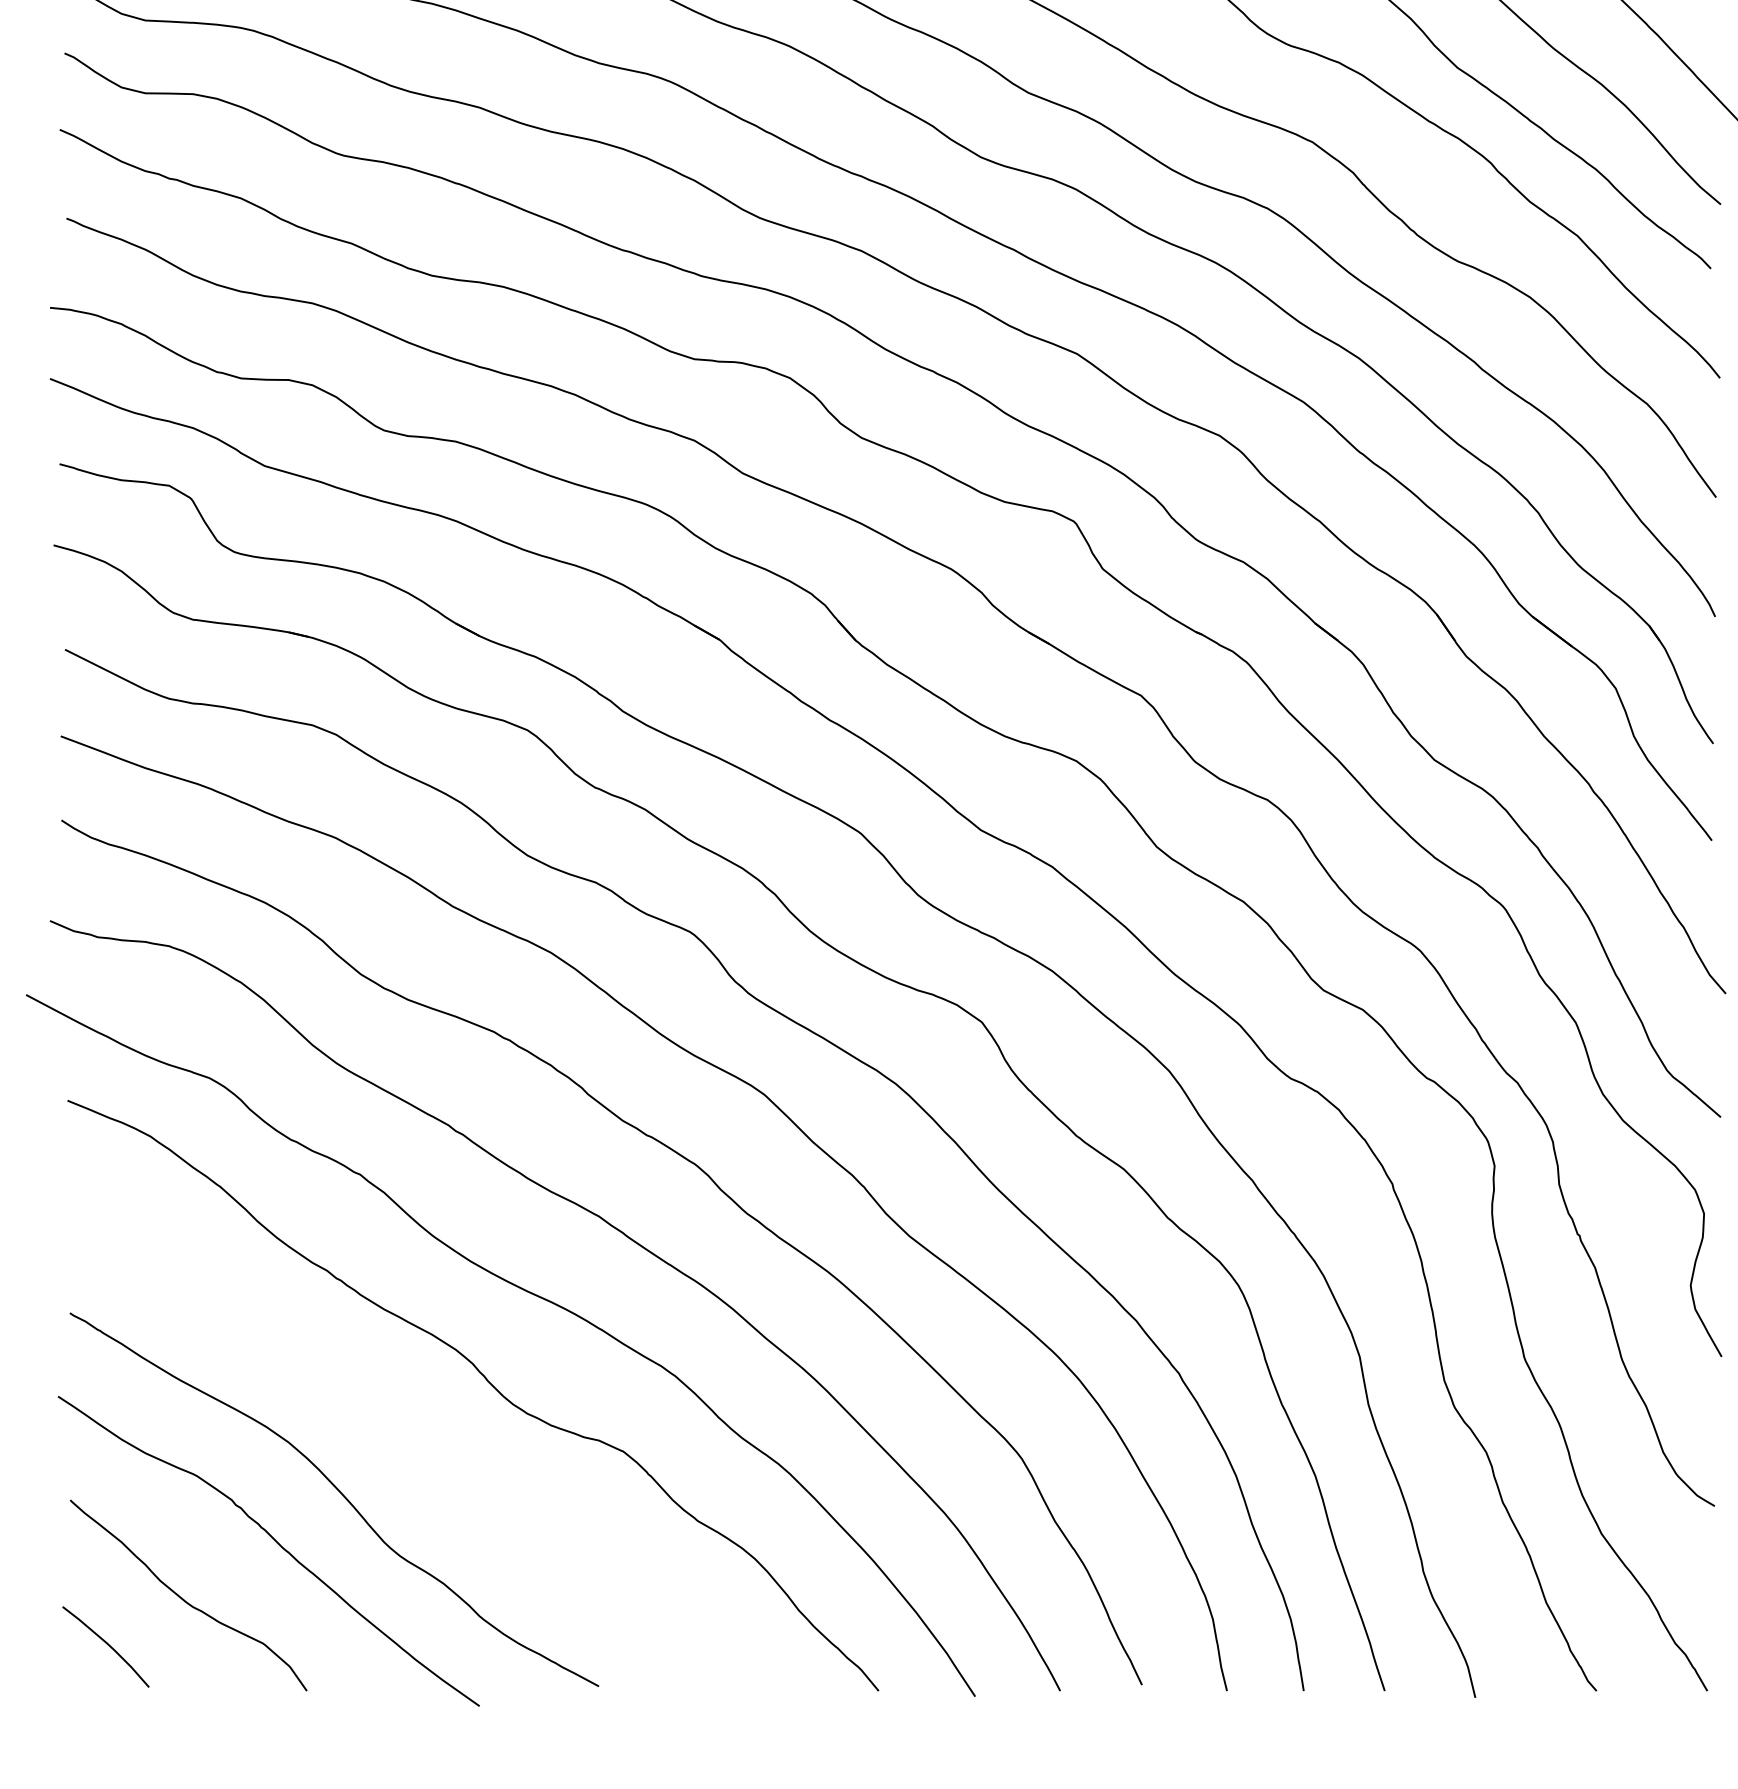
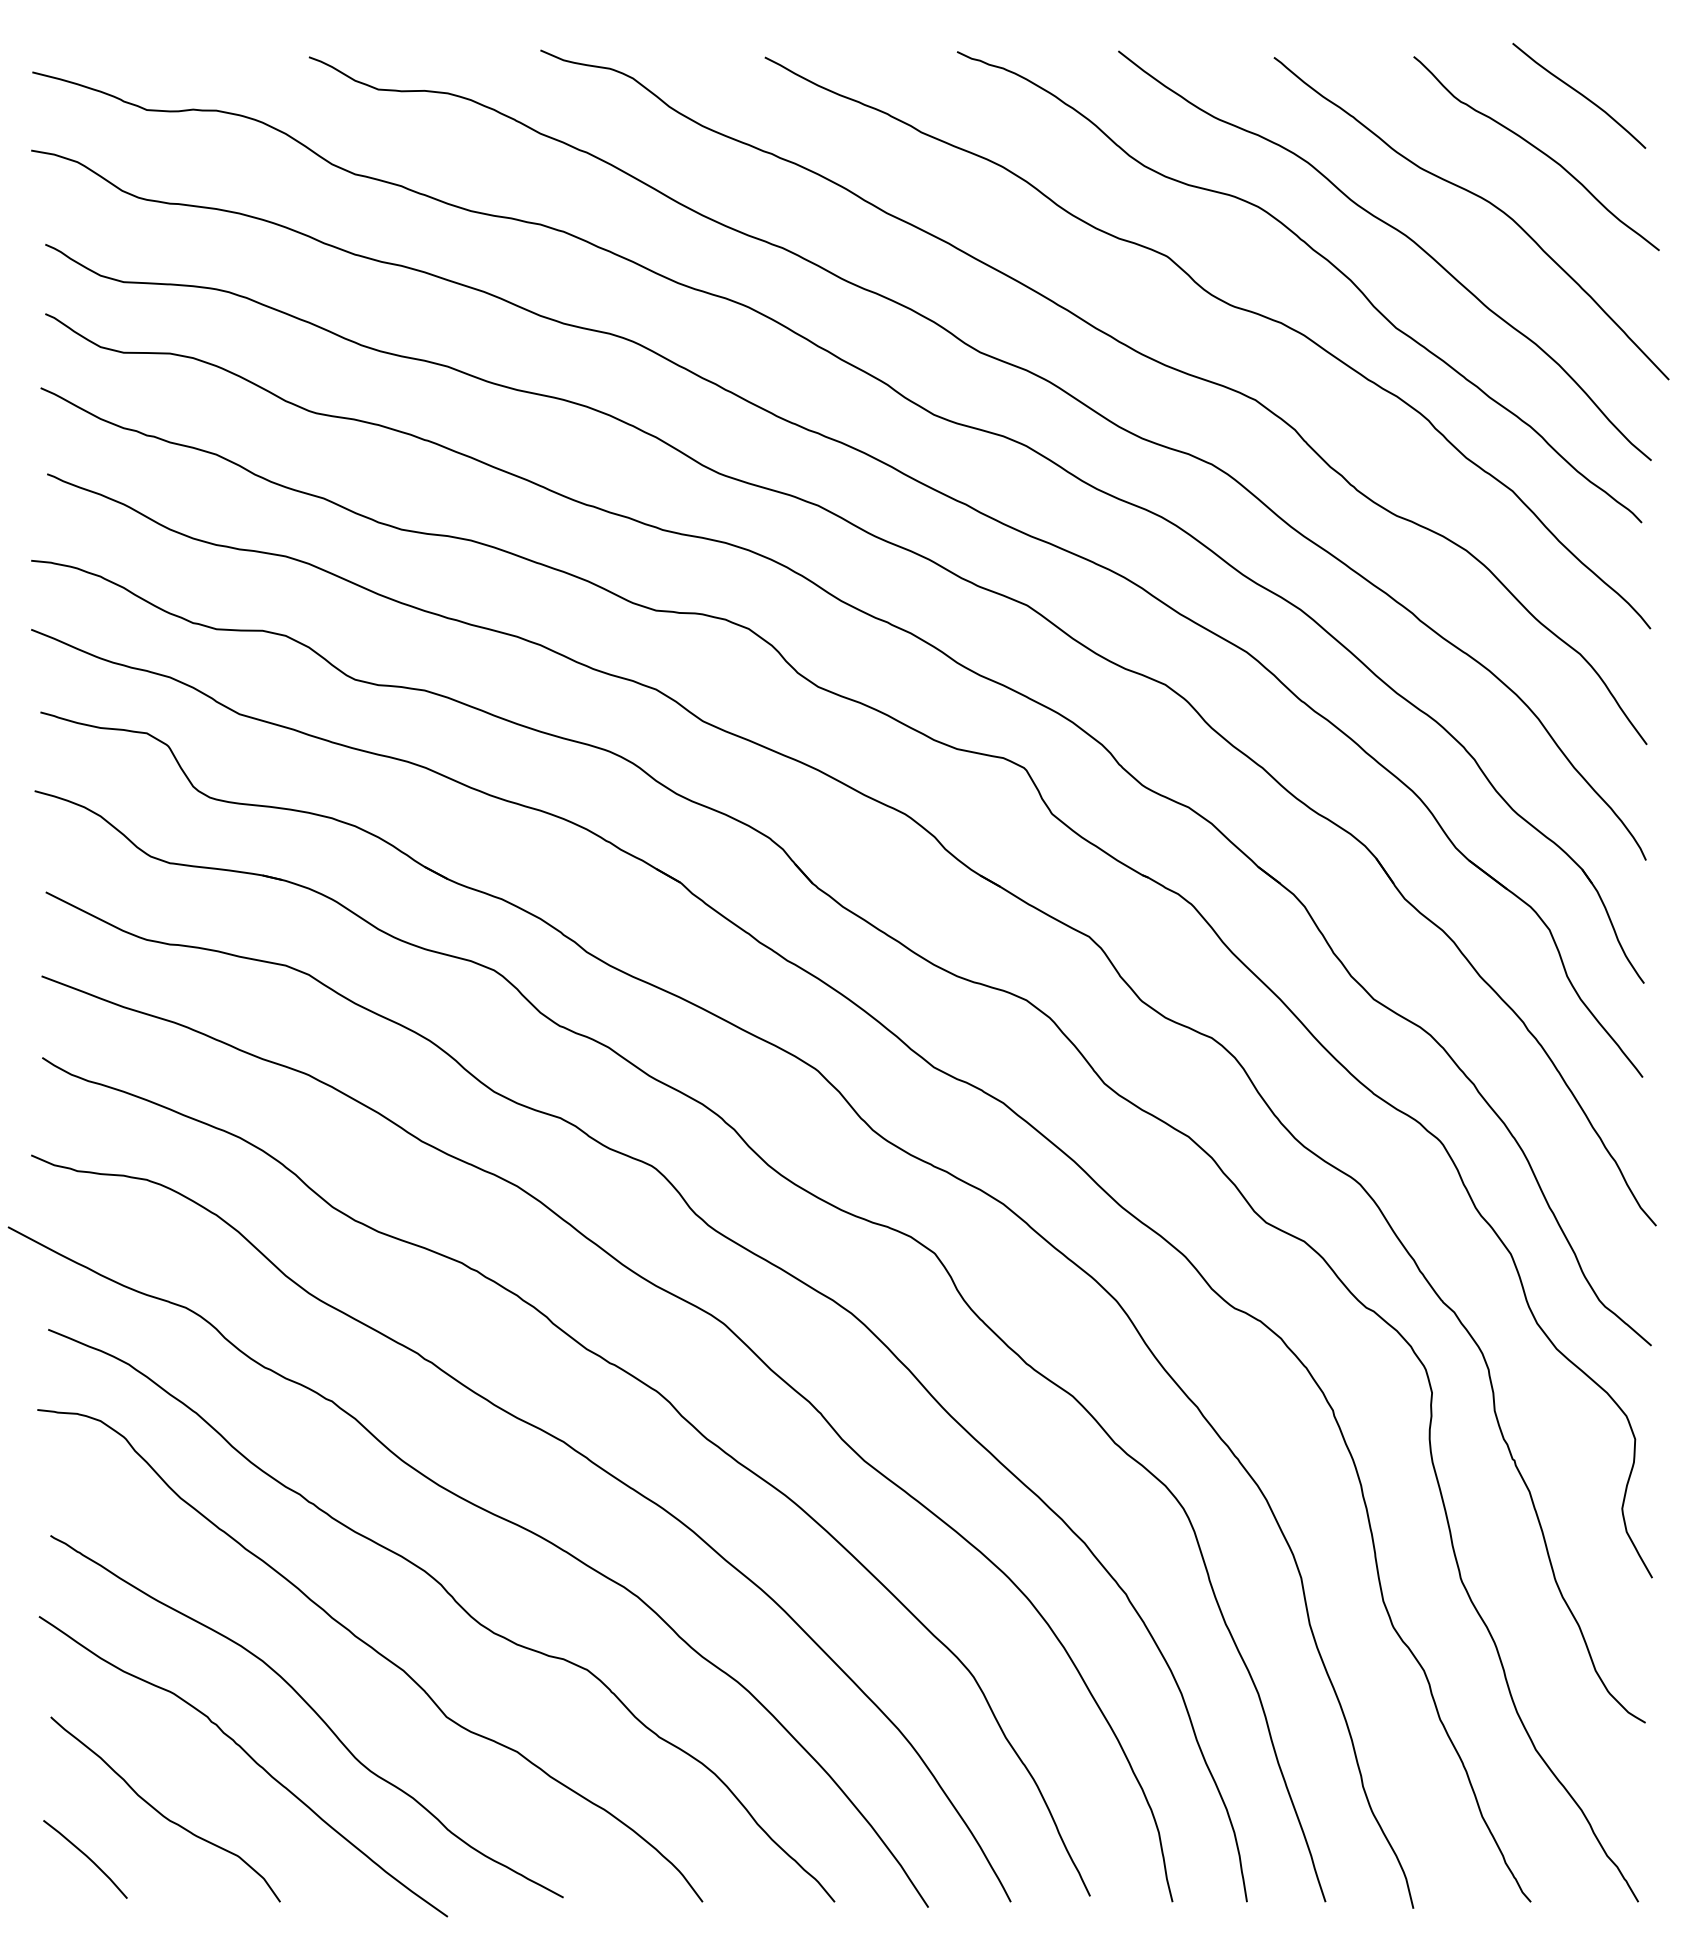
curve: (403, 1431) -> (373, 1650), added

